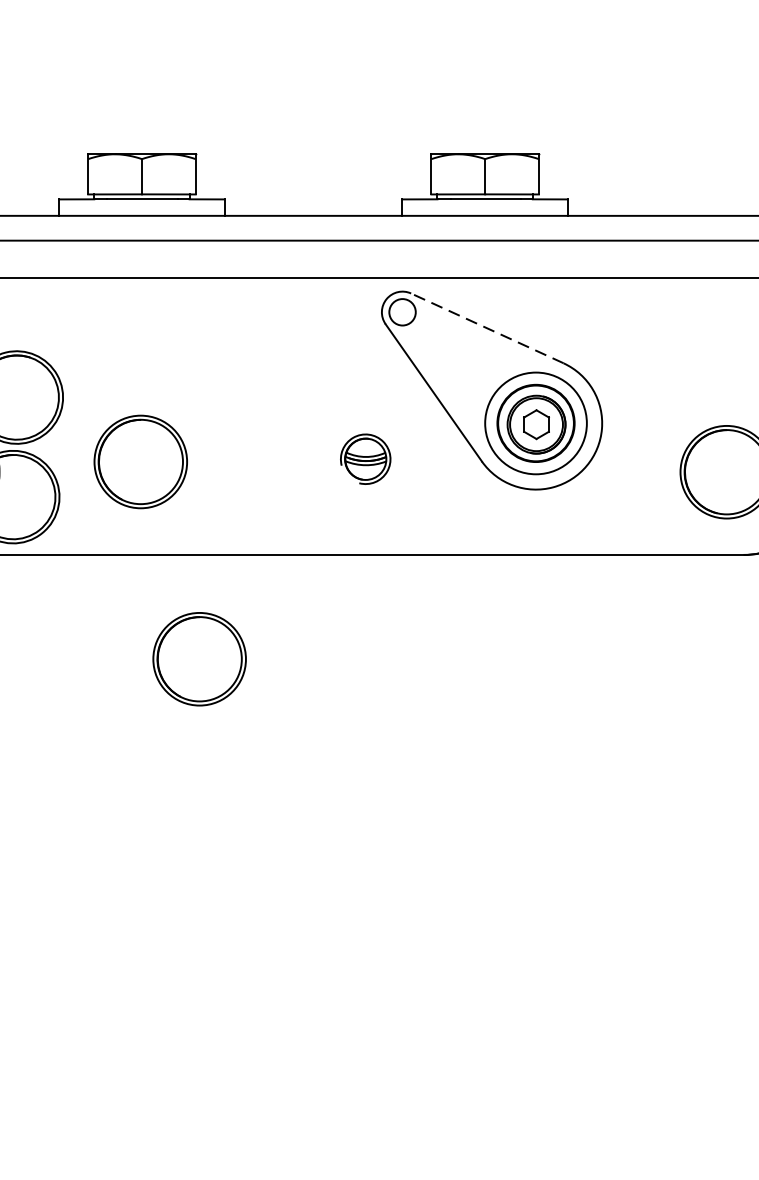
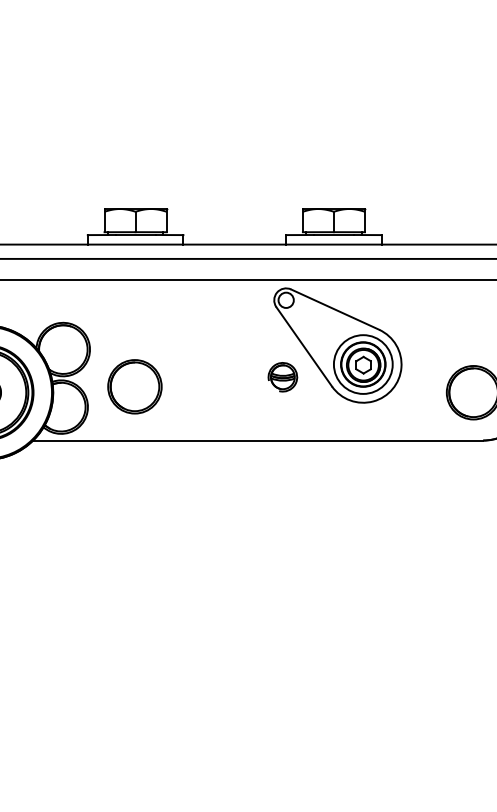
line: (486, 328) -> (334, 309), dashed -> solid
part: (365, 459) -> (282, 377), moved
part: (198, 658) -> (168, 500), removed

